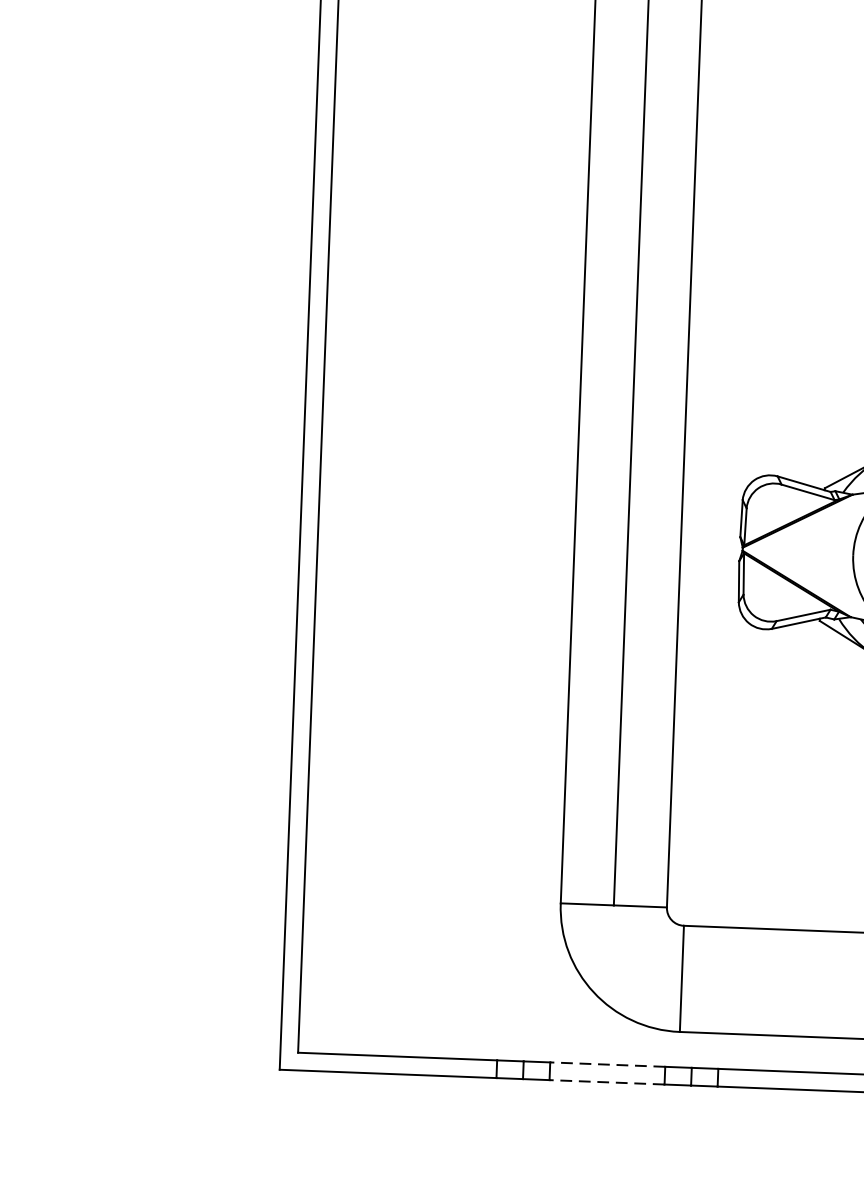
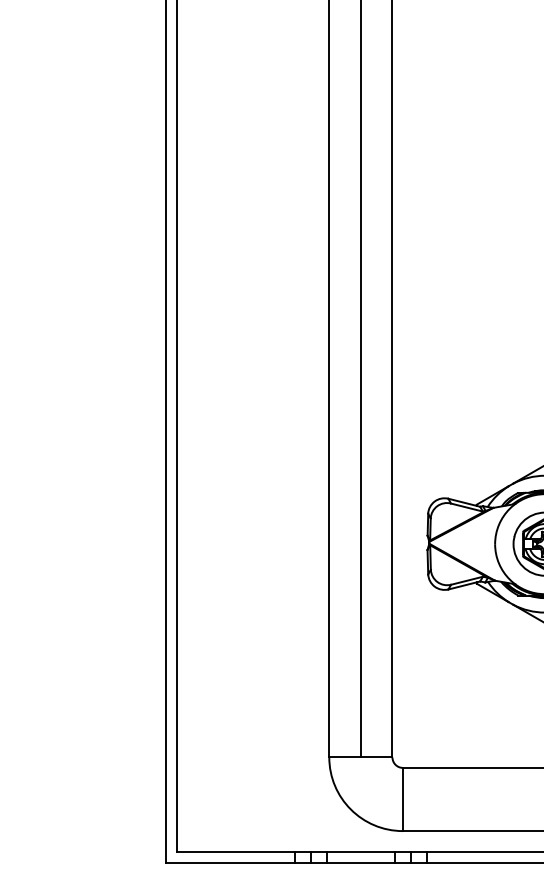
line: (607, 1065) -> (360, 852), dashed -> solid
line: (606, 1081) -> (360, 862), dashed -> solid

